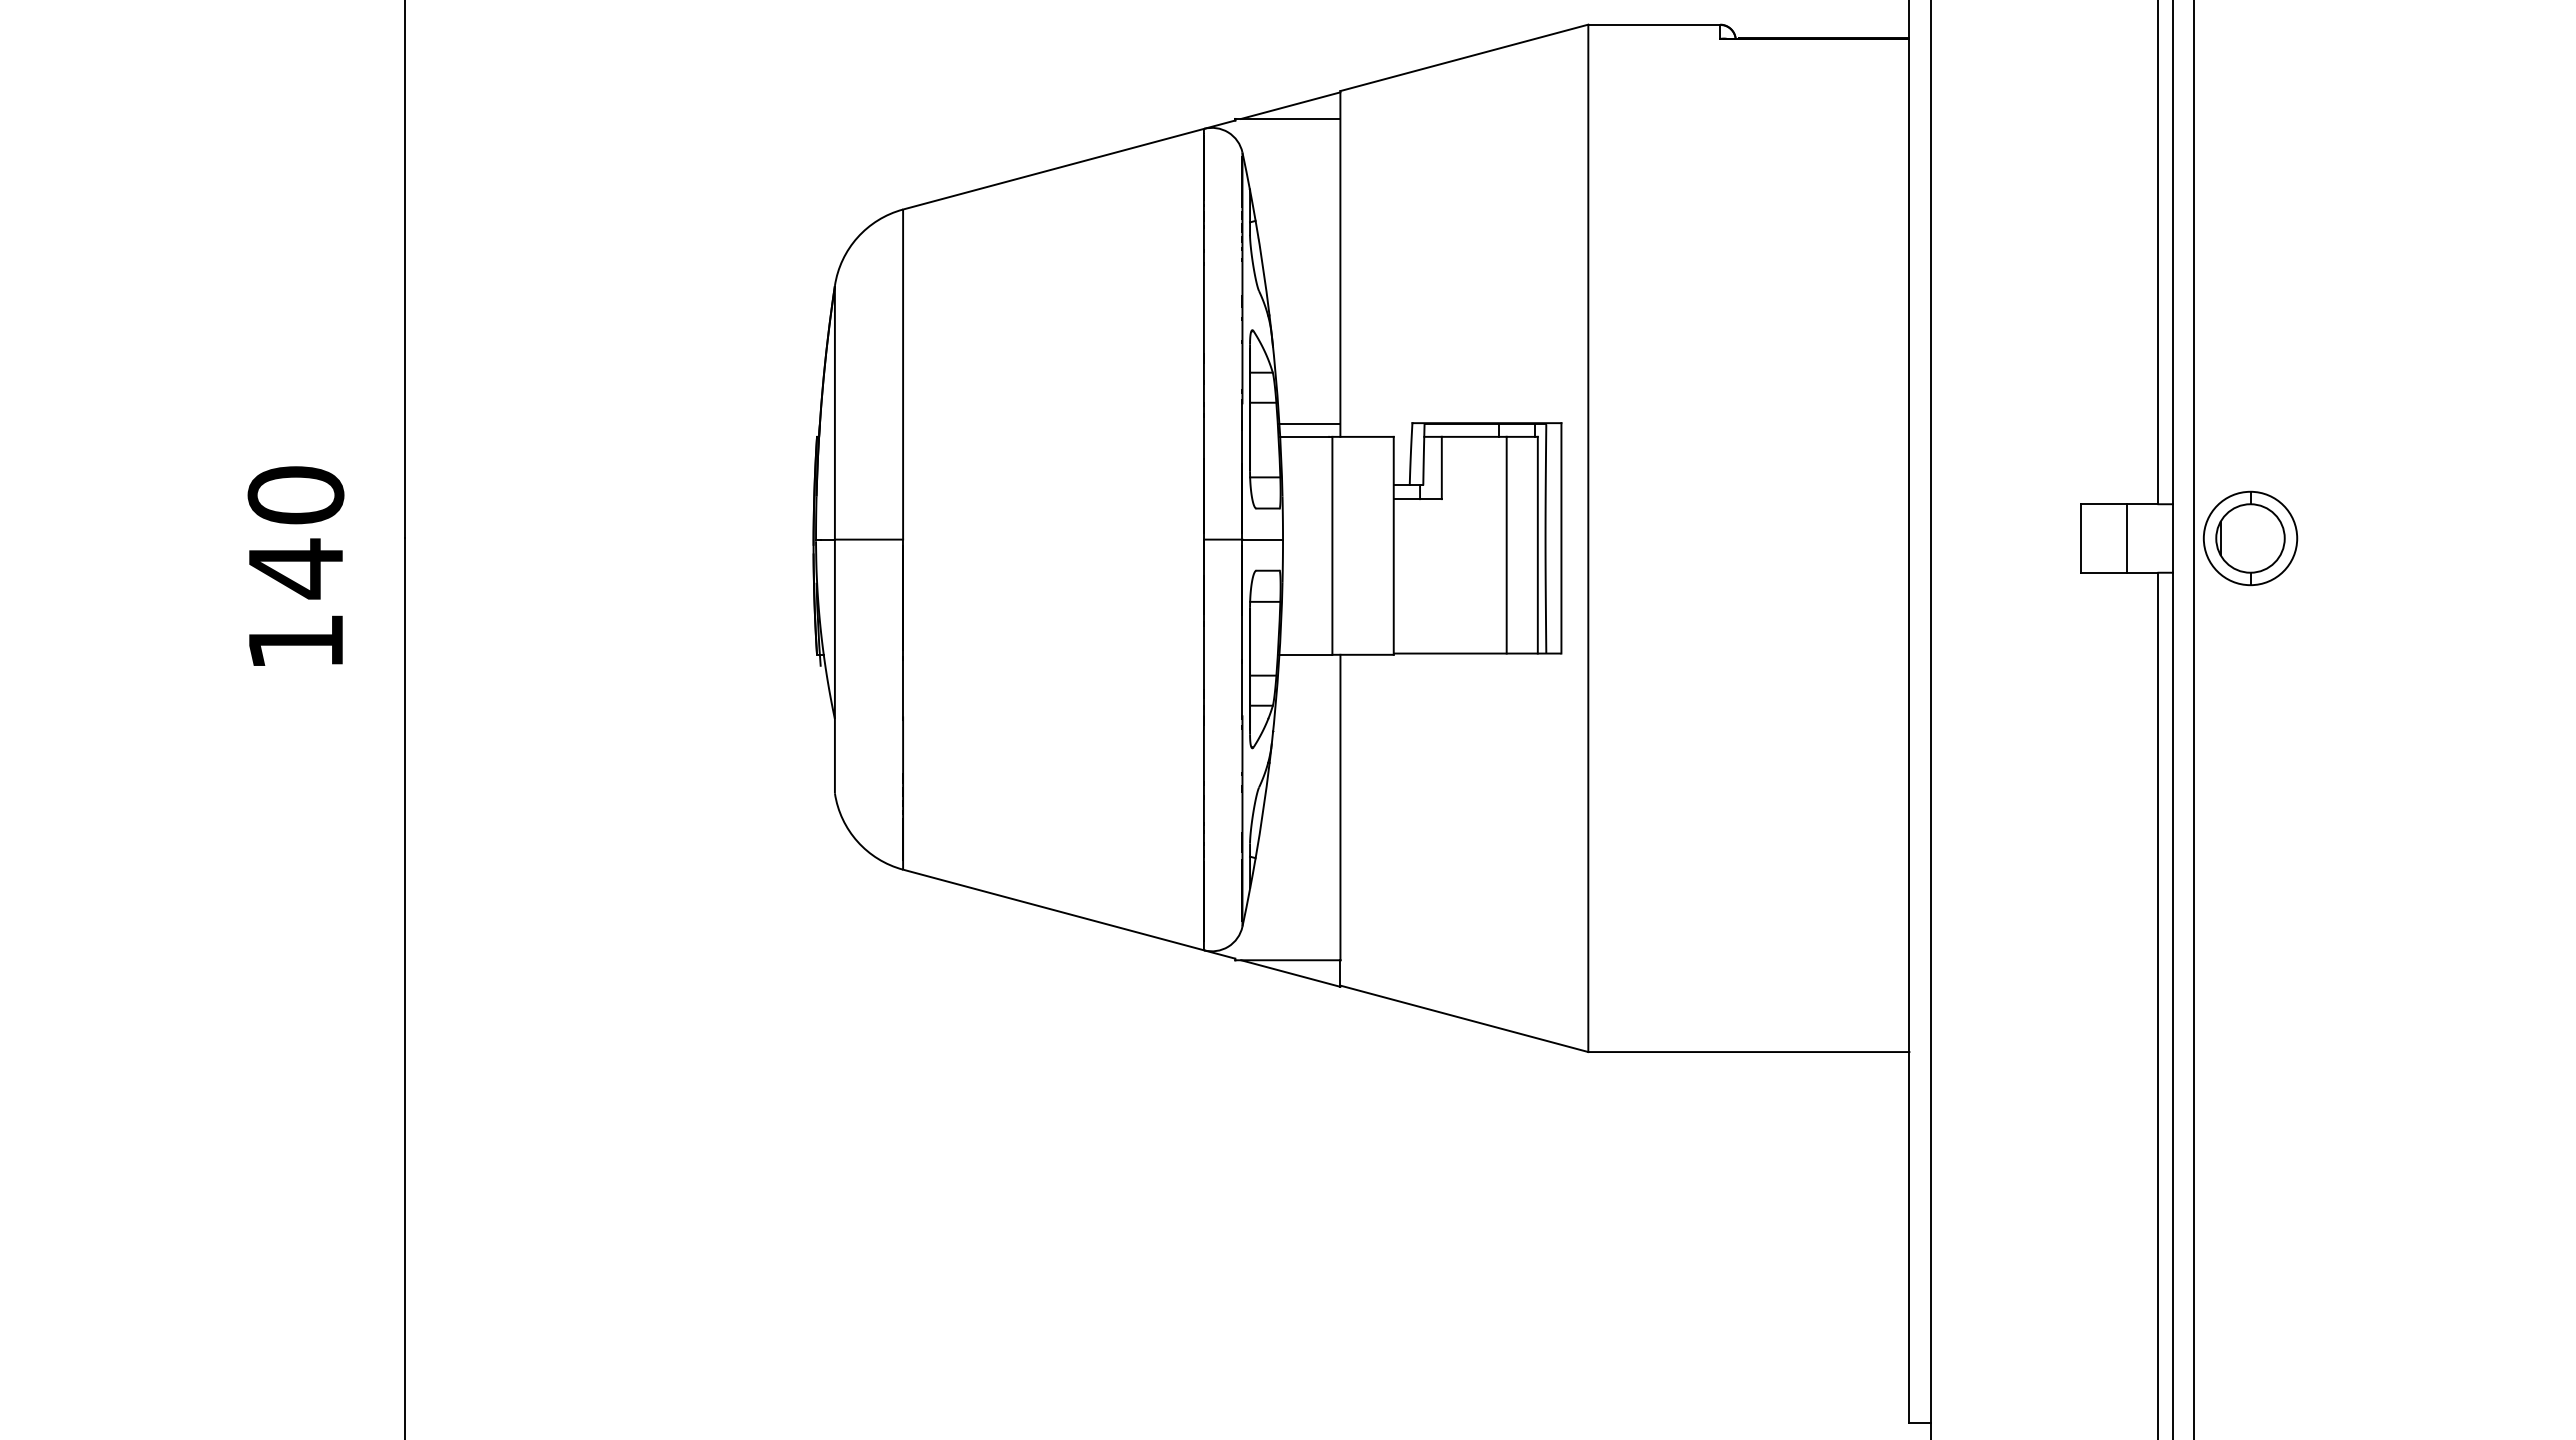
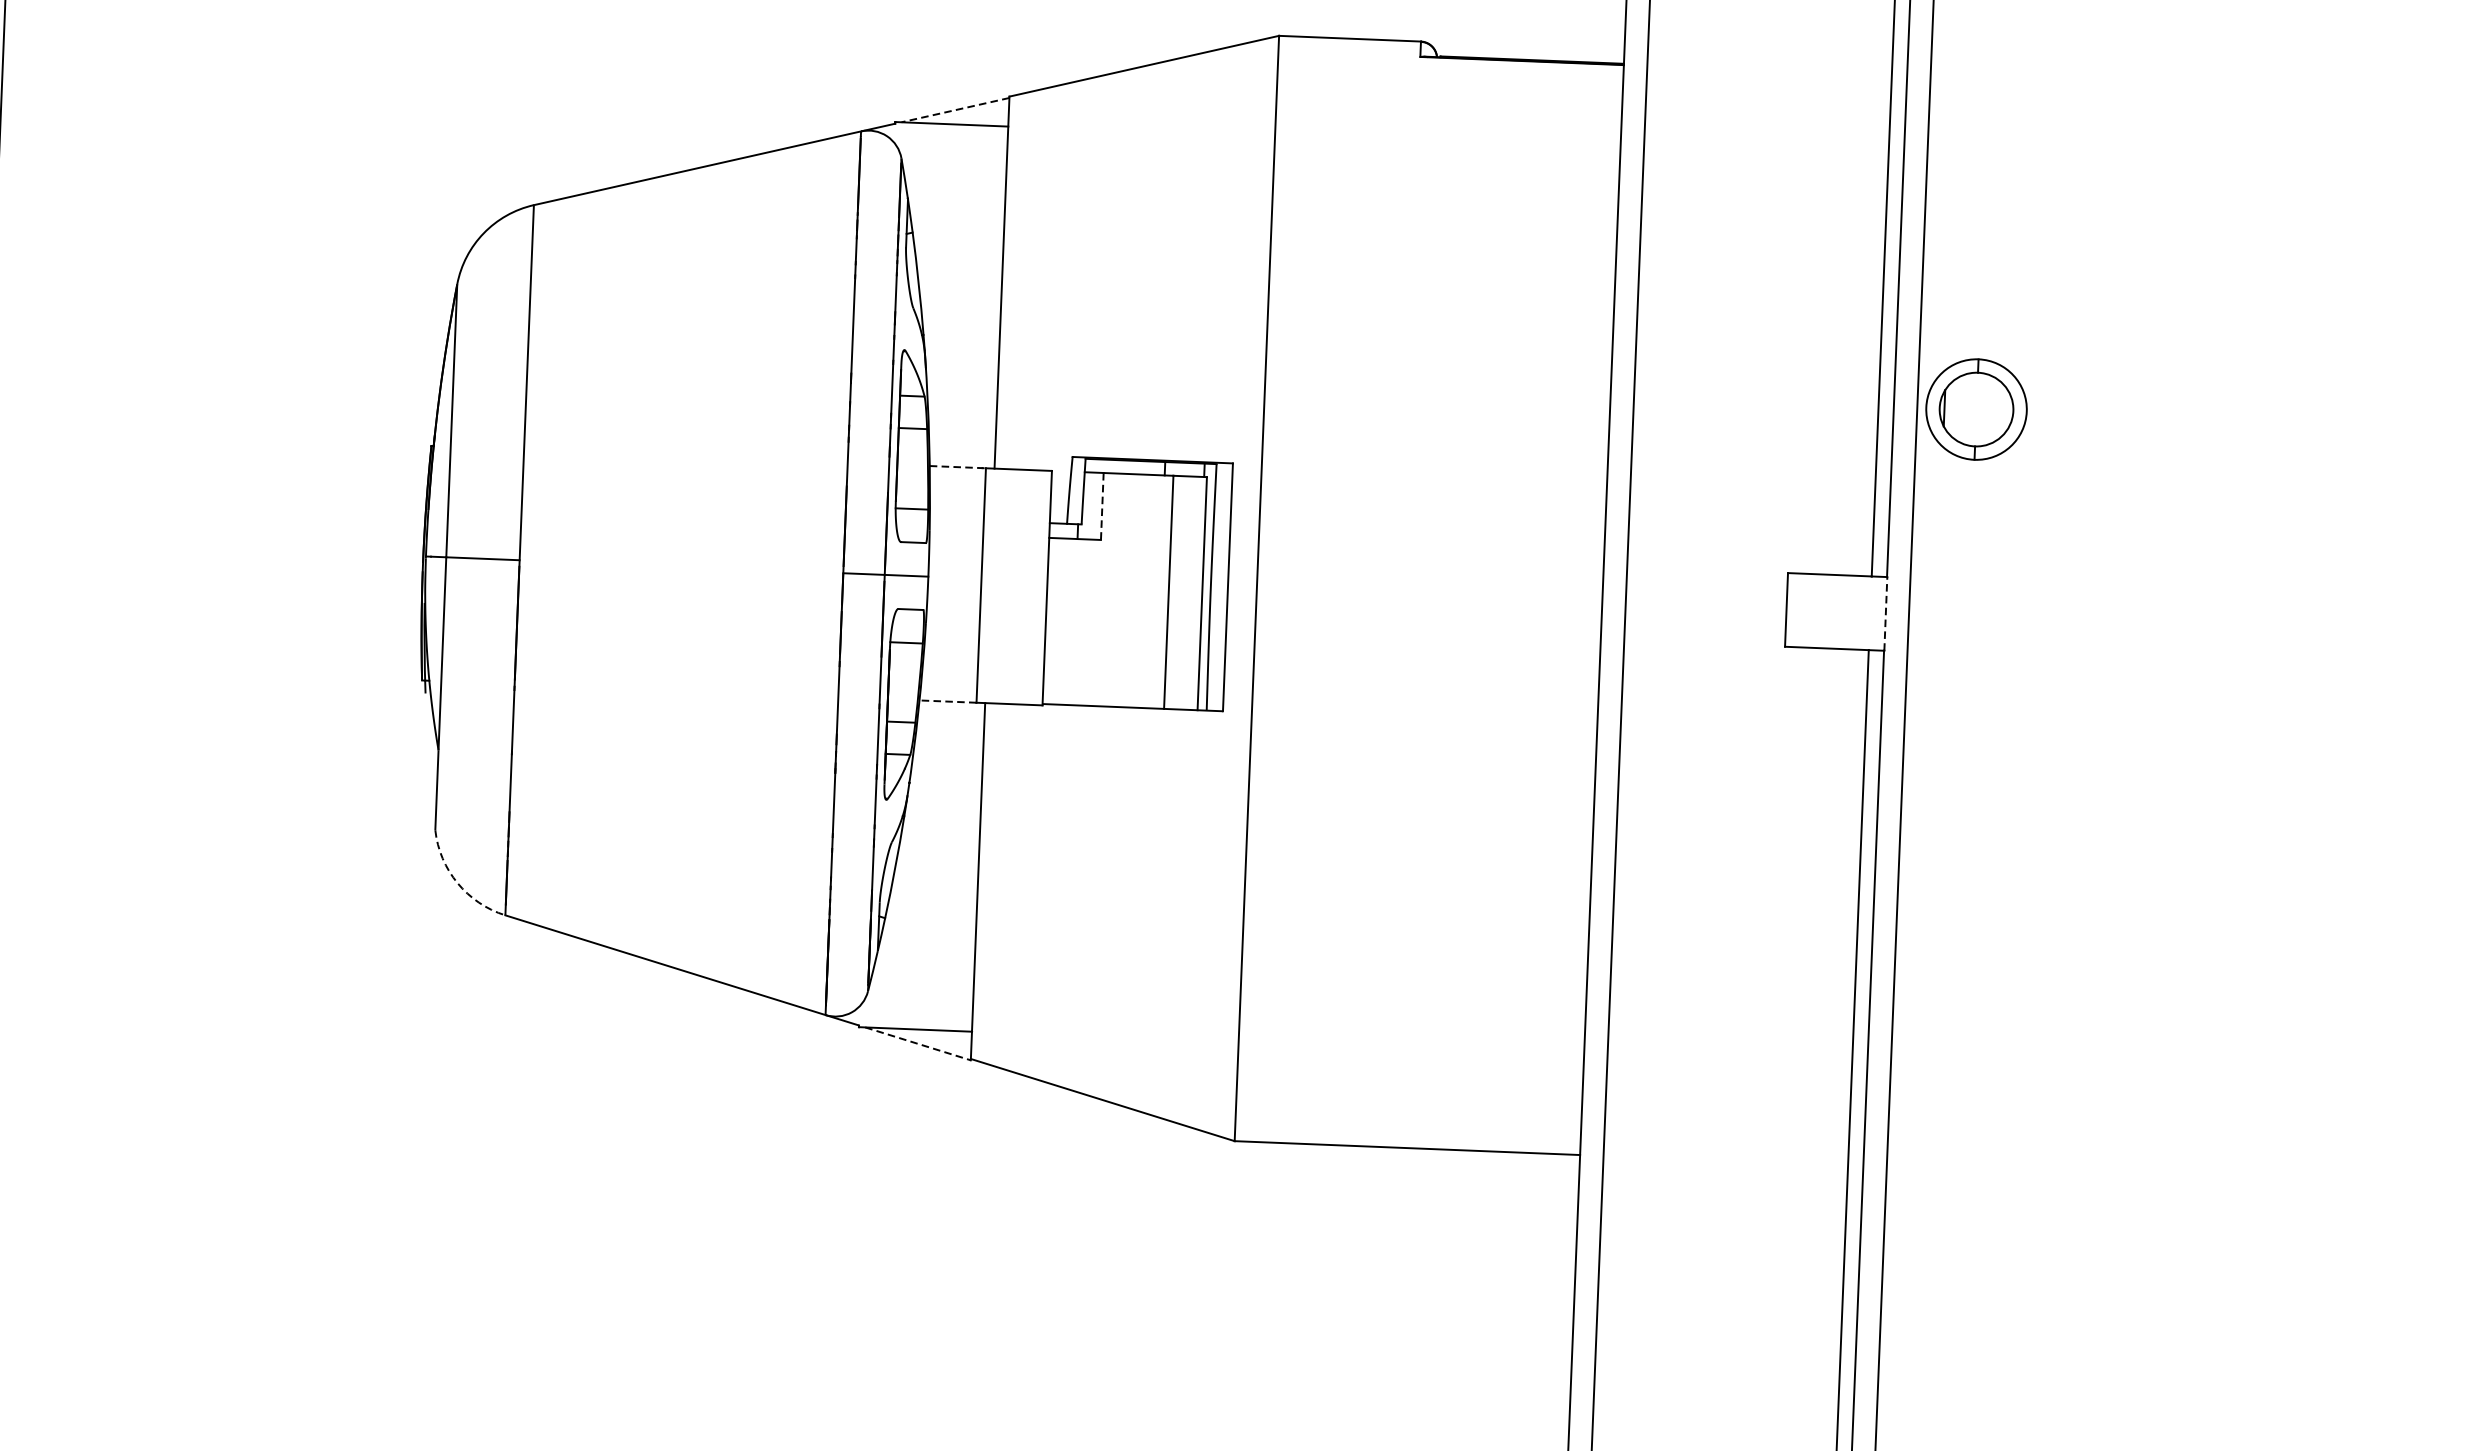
line: (1290, 105) -> (955, 109), solid -> dashed
line: (1309, 424) -> (961, 453), removed
line: (1306, 436) -> (958, 466), solid -> dashed
line: (1441, 468) -> (1101, 507), solid -> dashed
line: (2127, 538) -> (1836, 611), removed
line: (2172, 538) -> (1885, 613), solid -> dashed
part: (2250, 538) -> (1976, 409), moved
line: (1305, 654) -> (947, 701), solid -> dashed
arc: (857, 841) -> (457, 883), solid -> dashed
line: (1291, 973) -> (918, 1043), solid -> dashed

